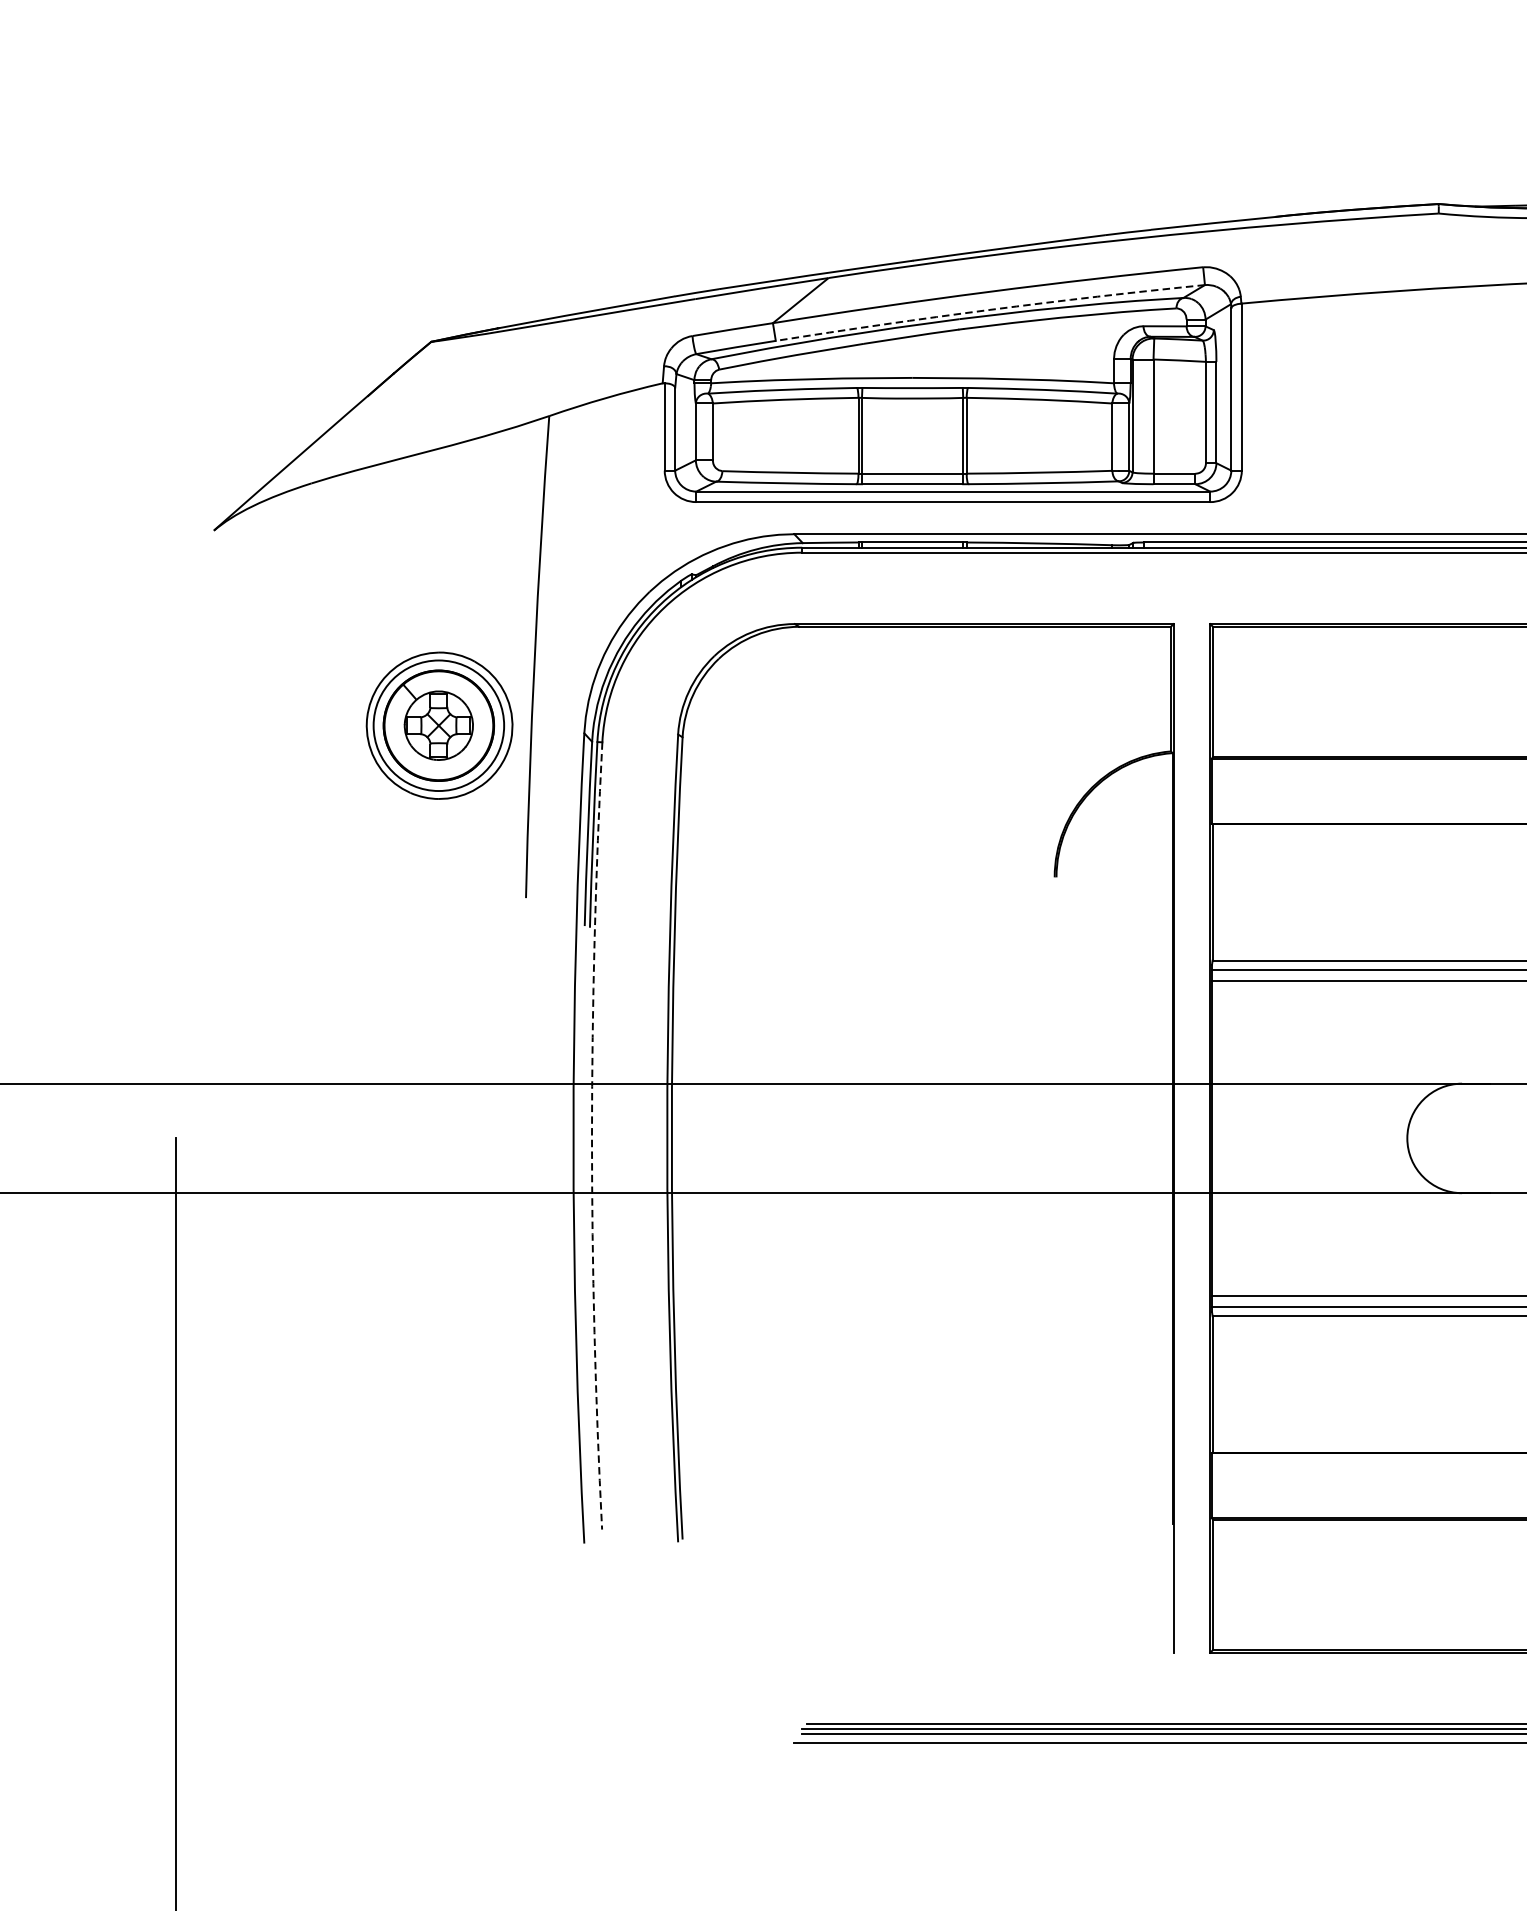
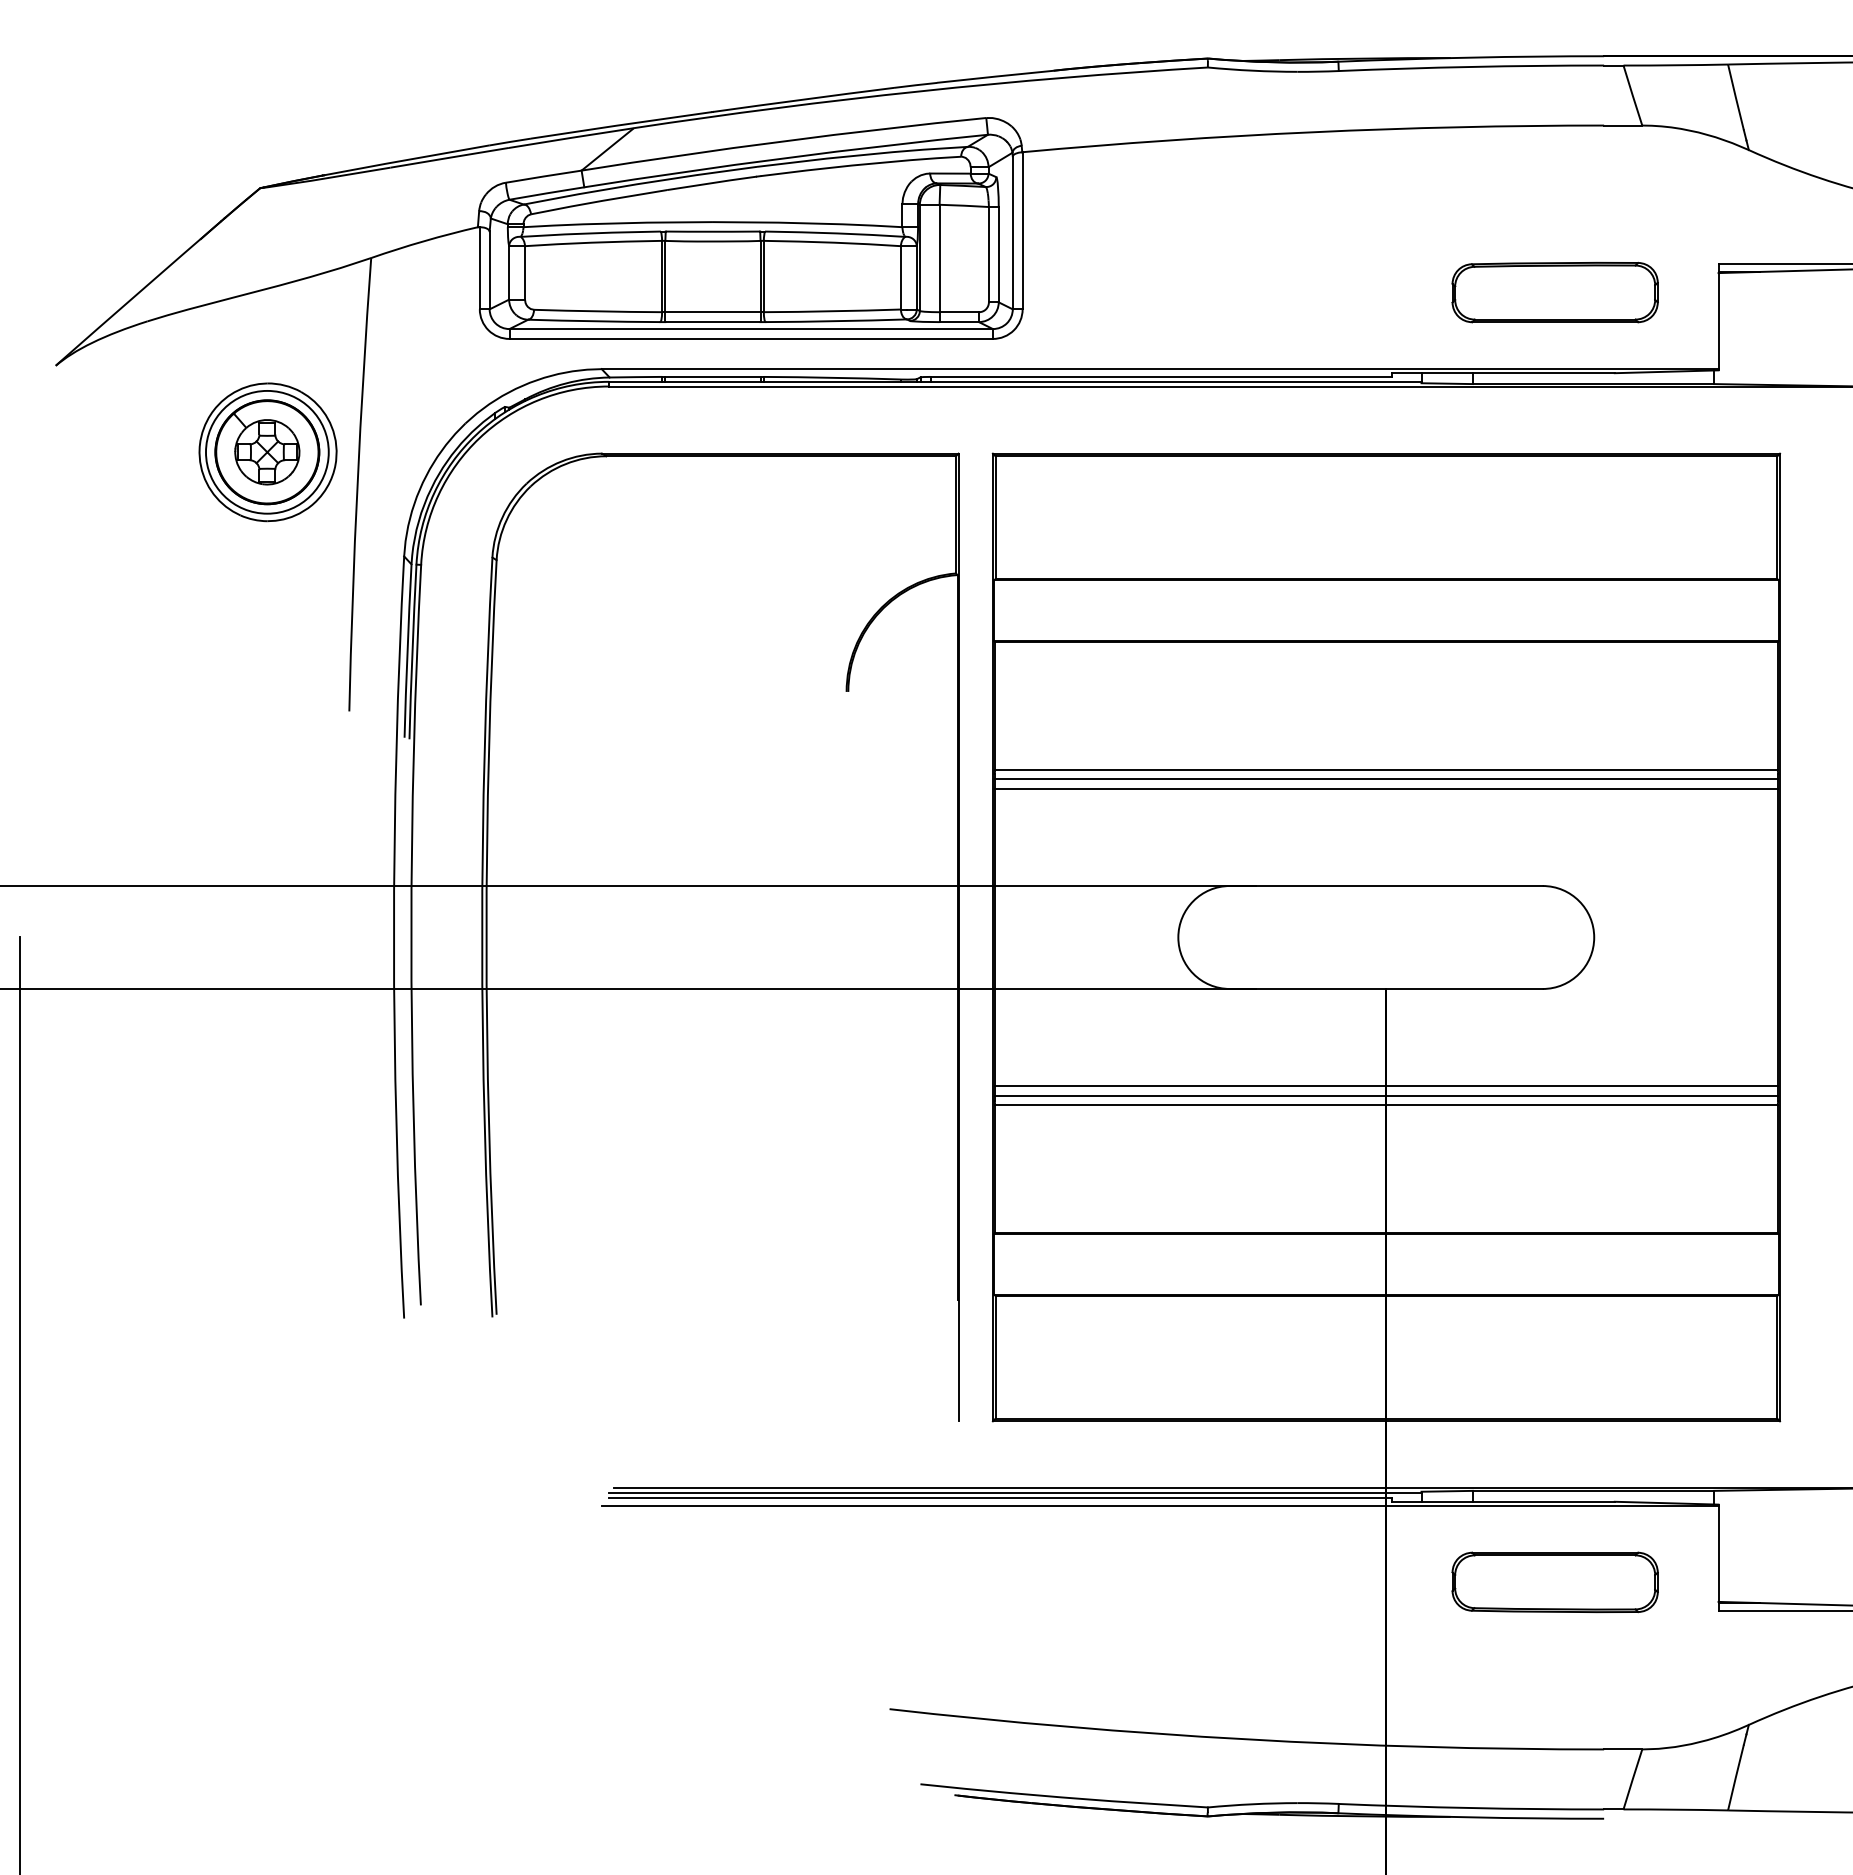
arc: (989, 310) -> (785, 158), dashed -> solid
part: (439, 725) -> (267, 452), moved
arc: (592, 1136) -> (411, 935), dashed -> solid

